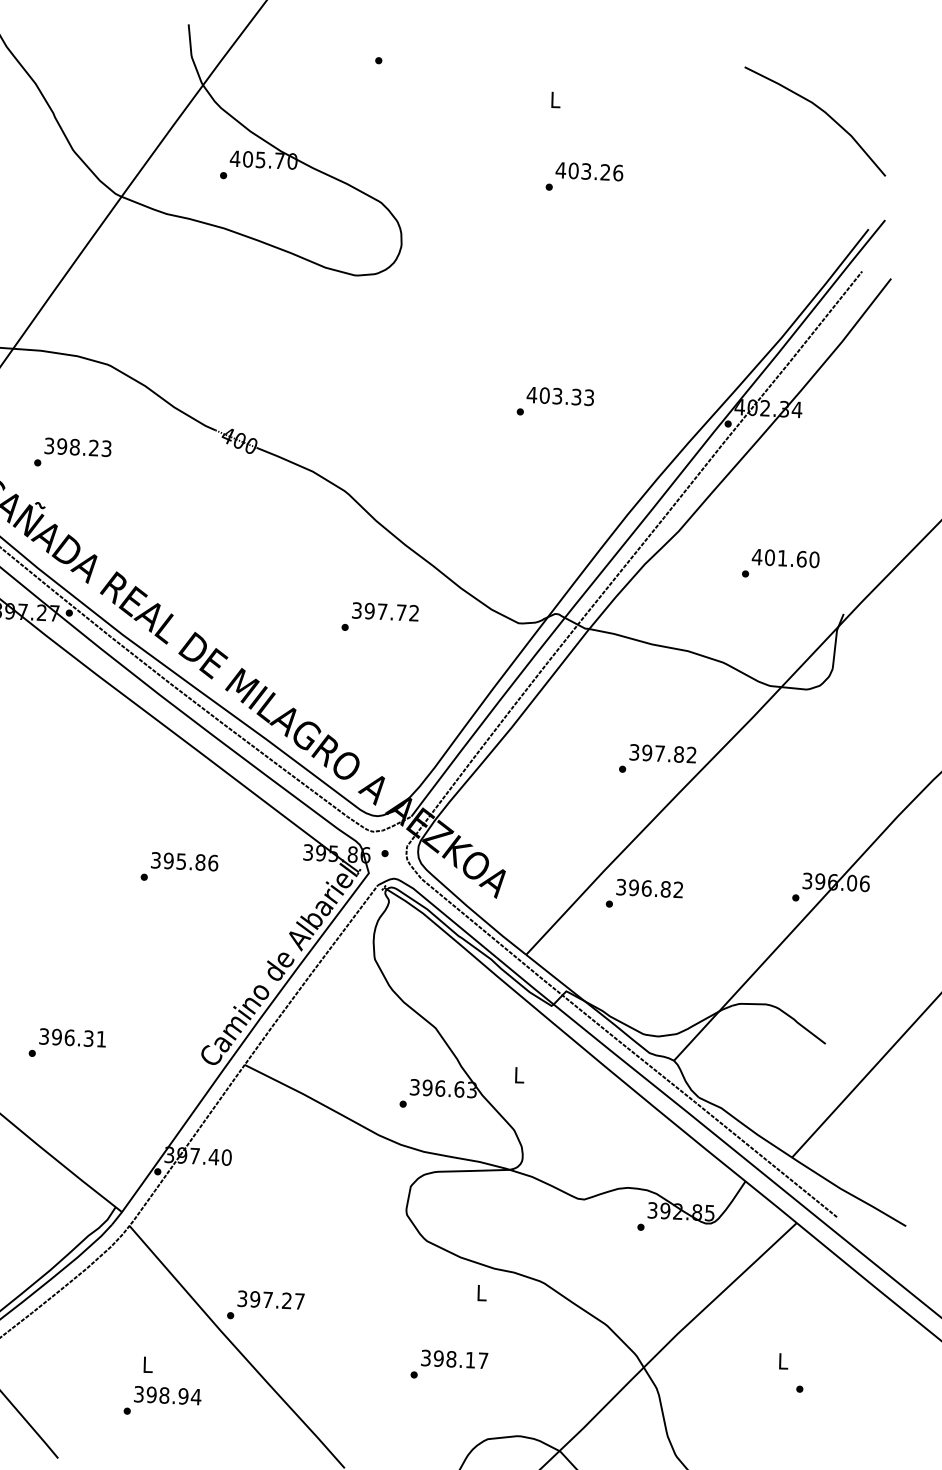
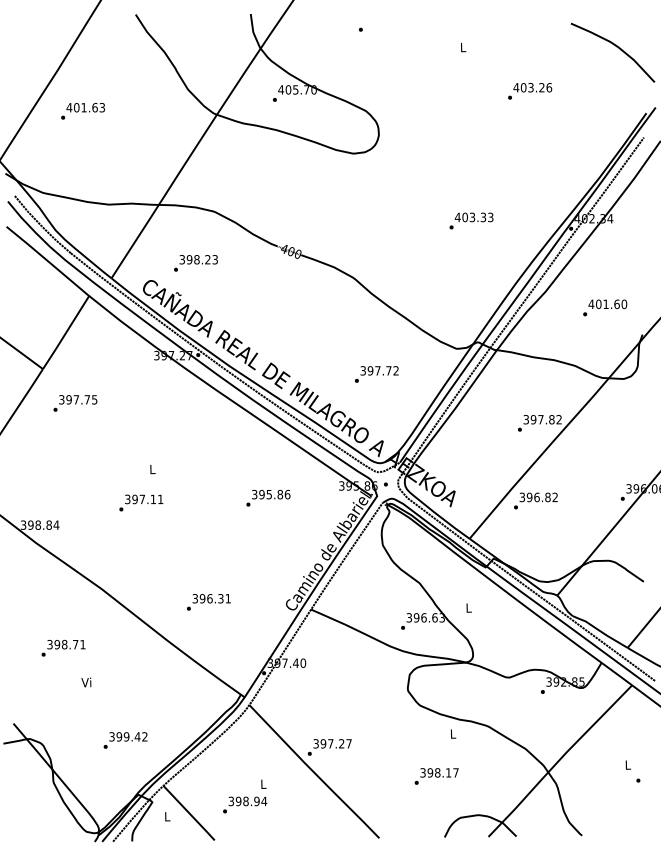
text: (585, 178) -> (530, 91), moved
text: (379, 618) -> (376, 374), moved
text: (163, 1400) -> (245, 804), moved

